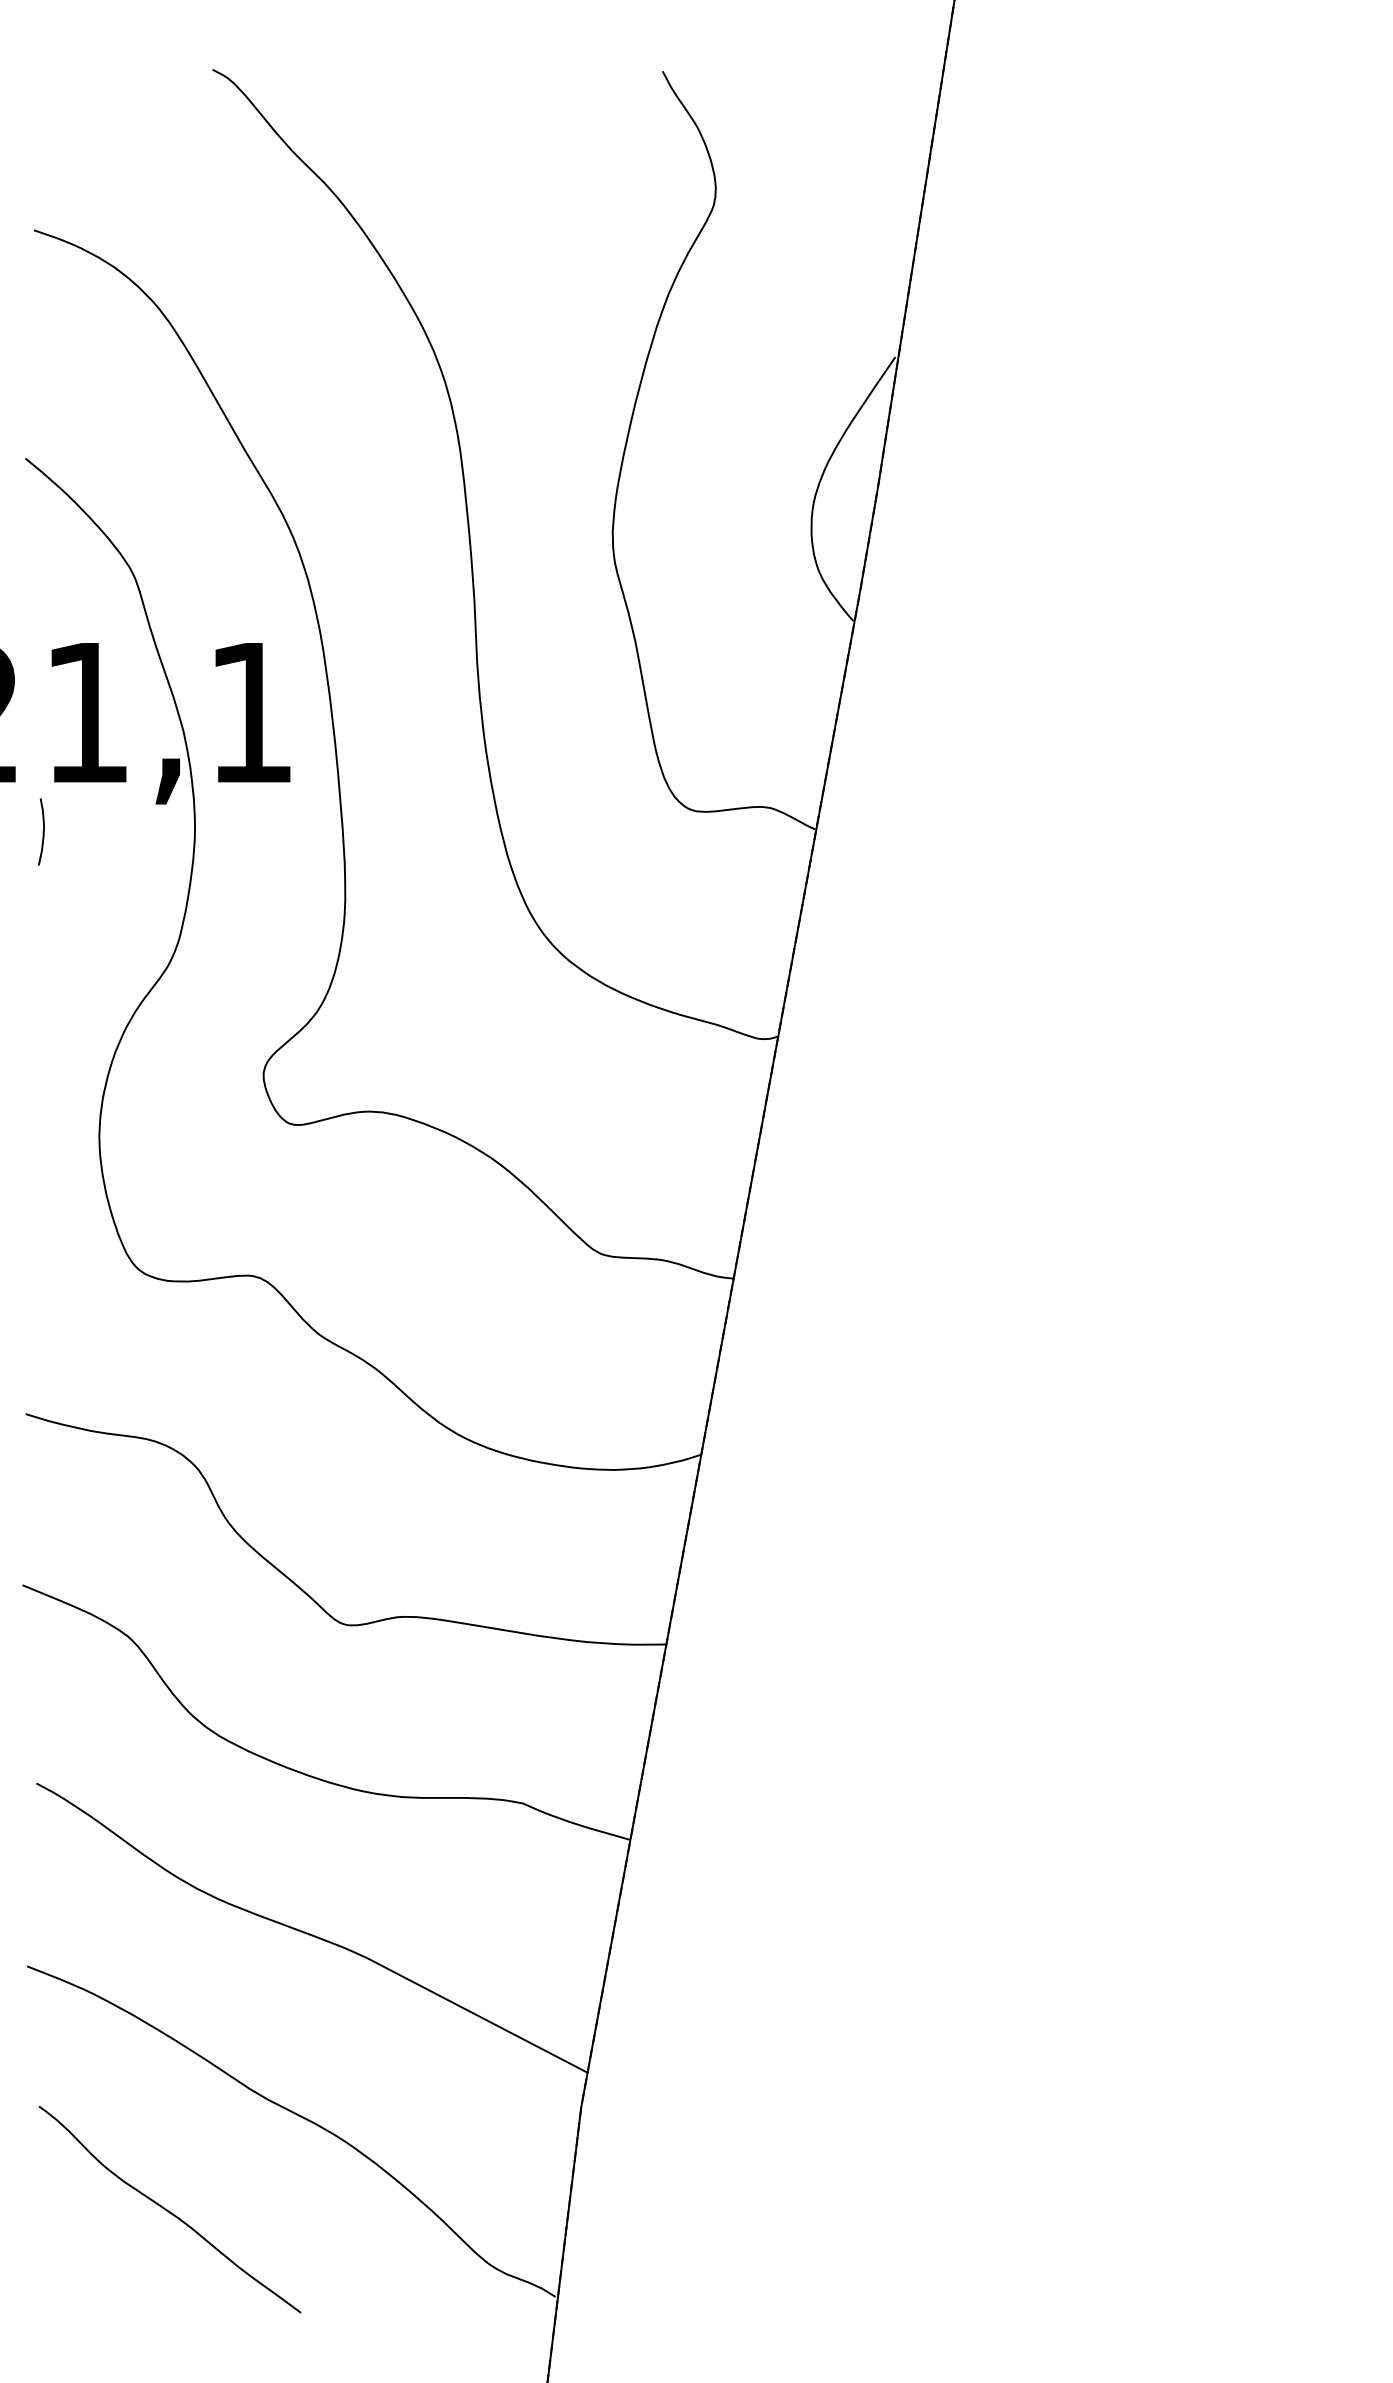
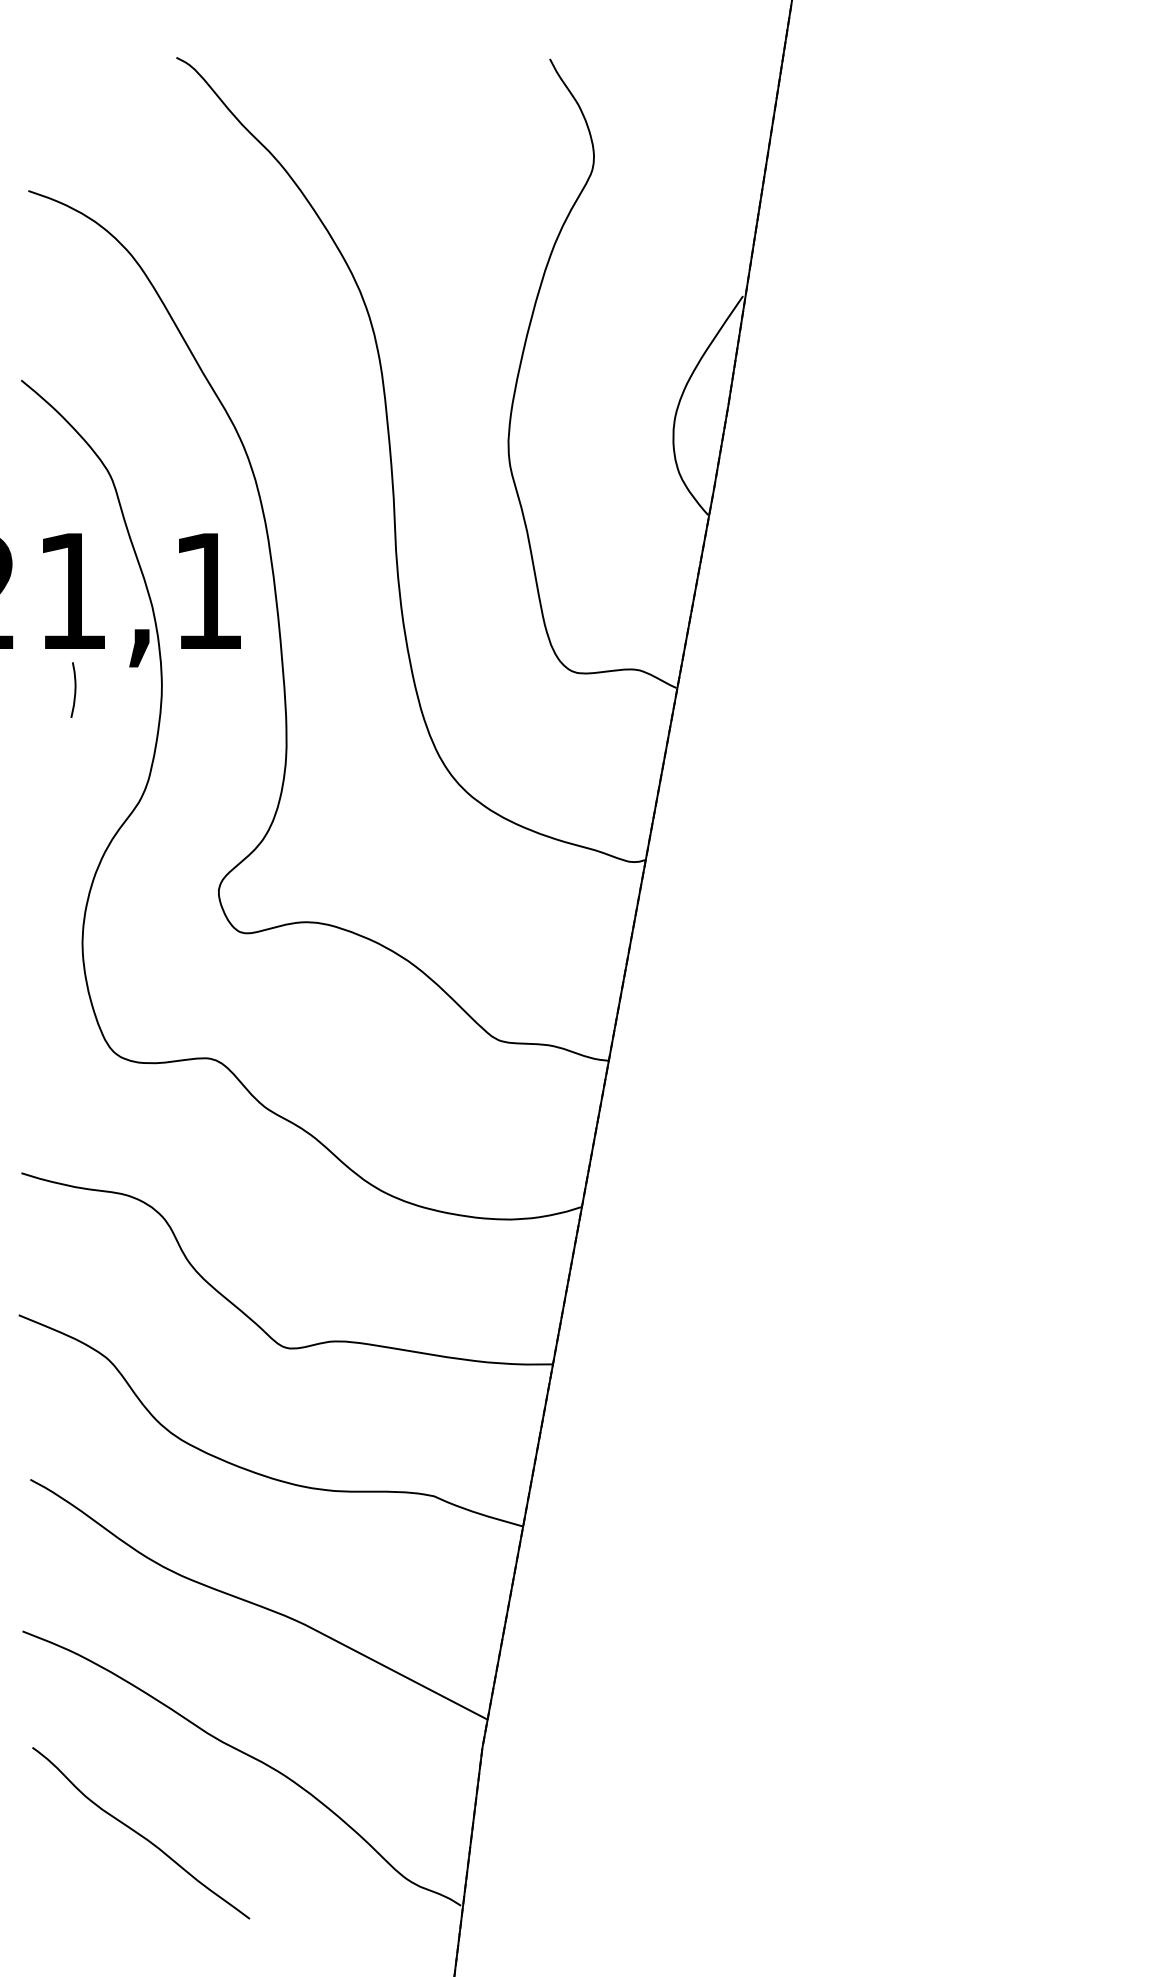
curve: (42, 831) -> (74, 689), moved

